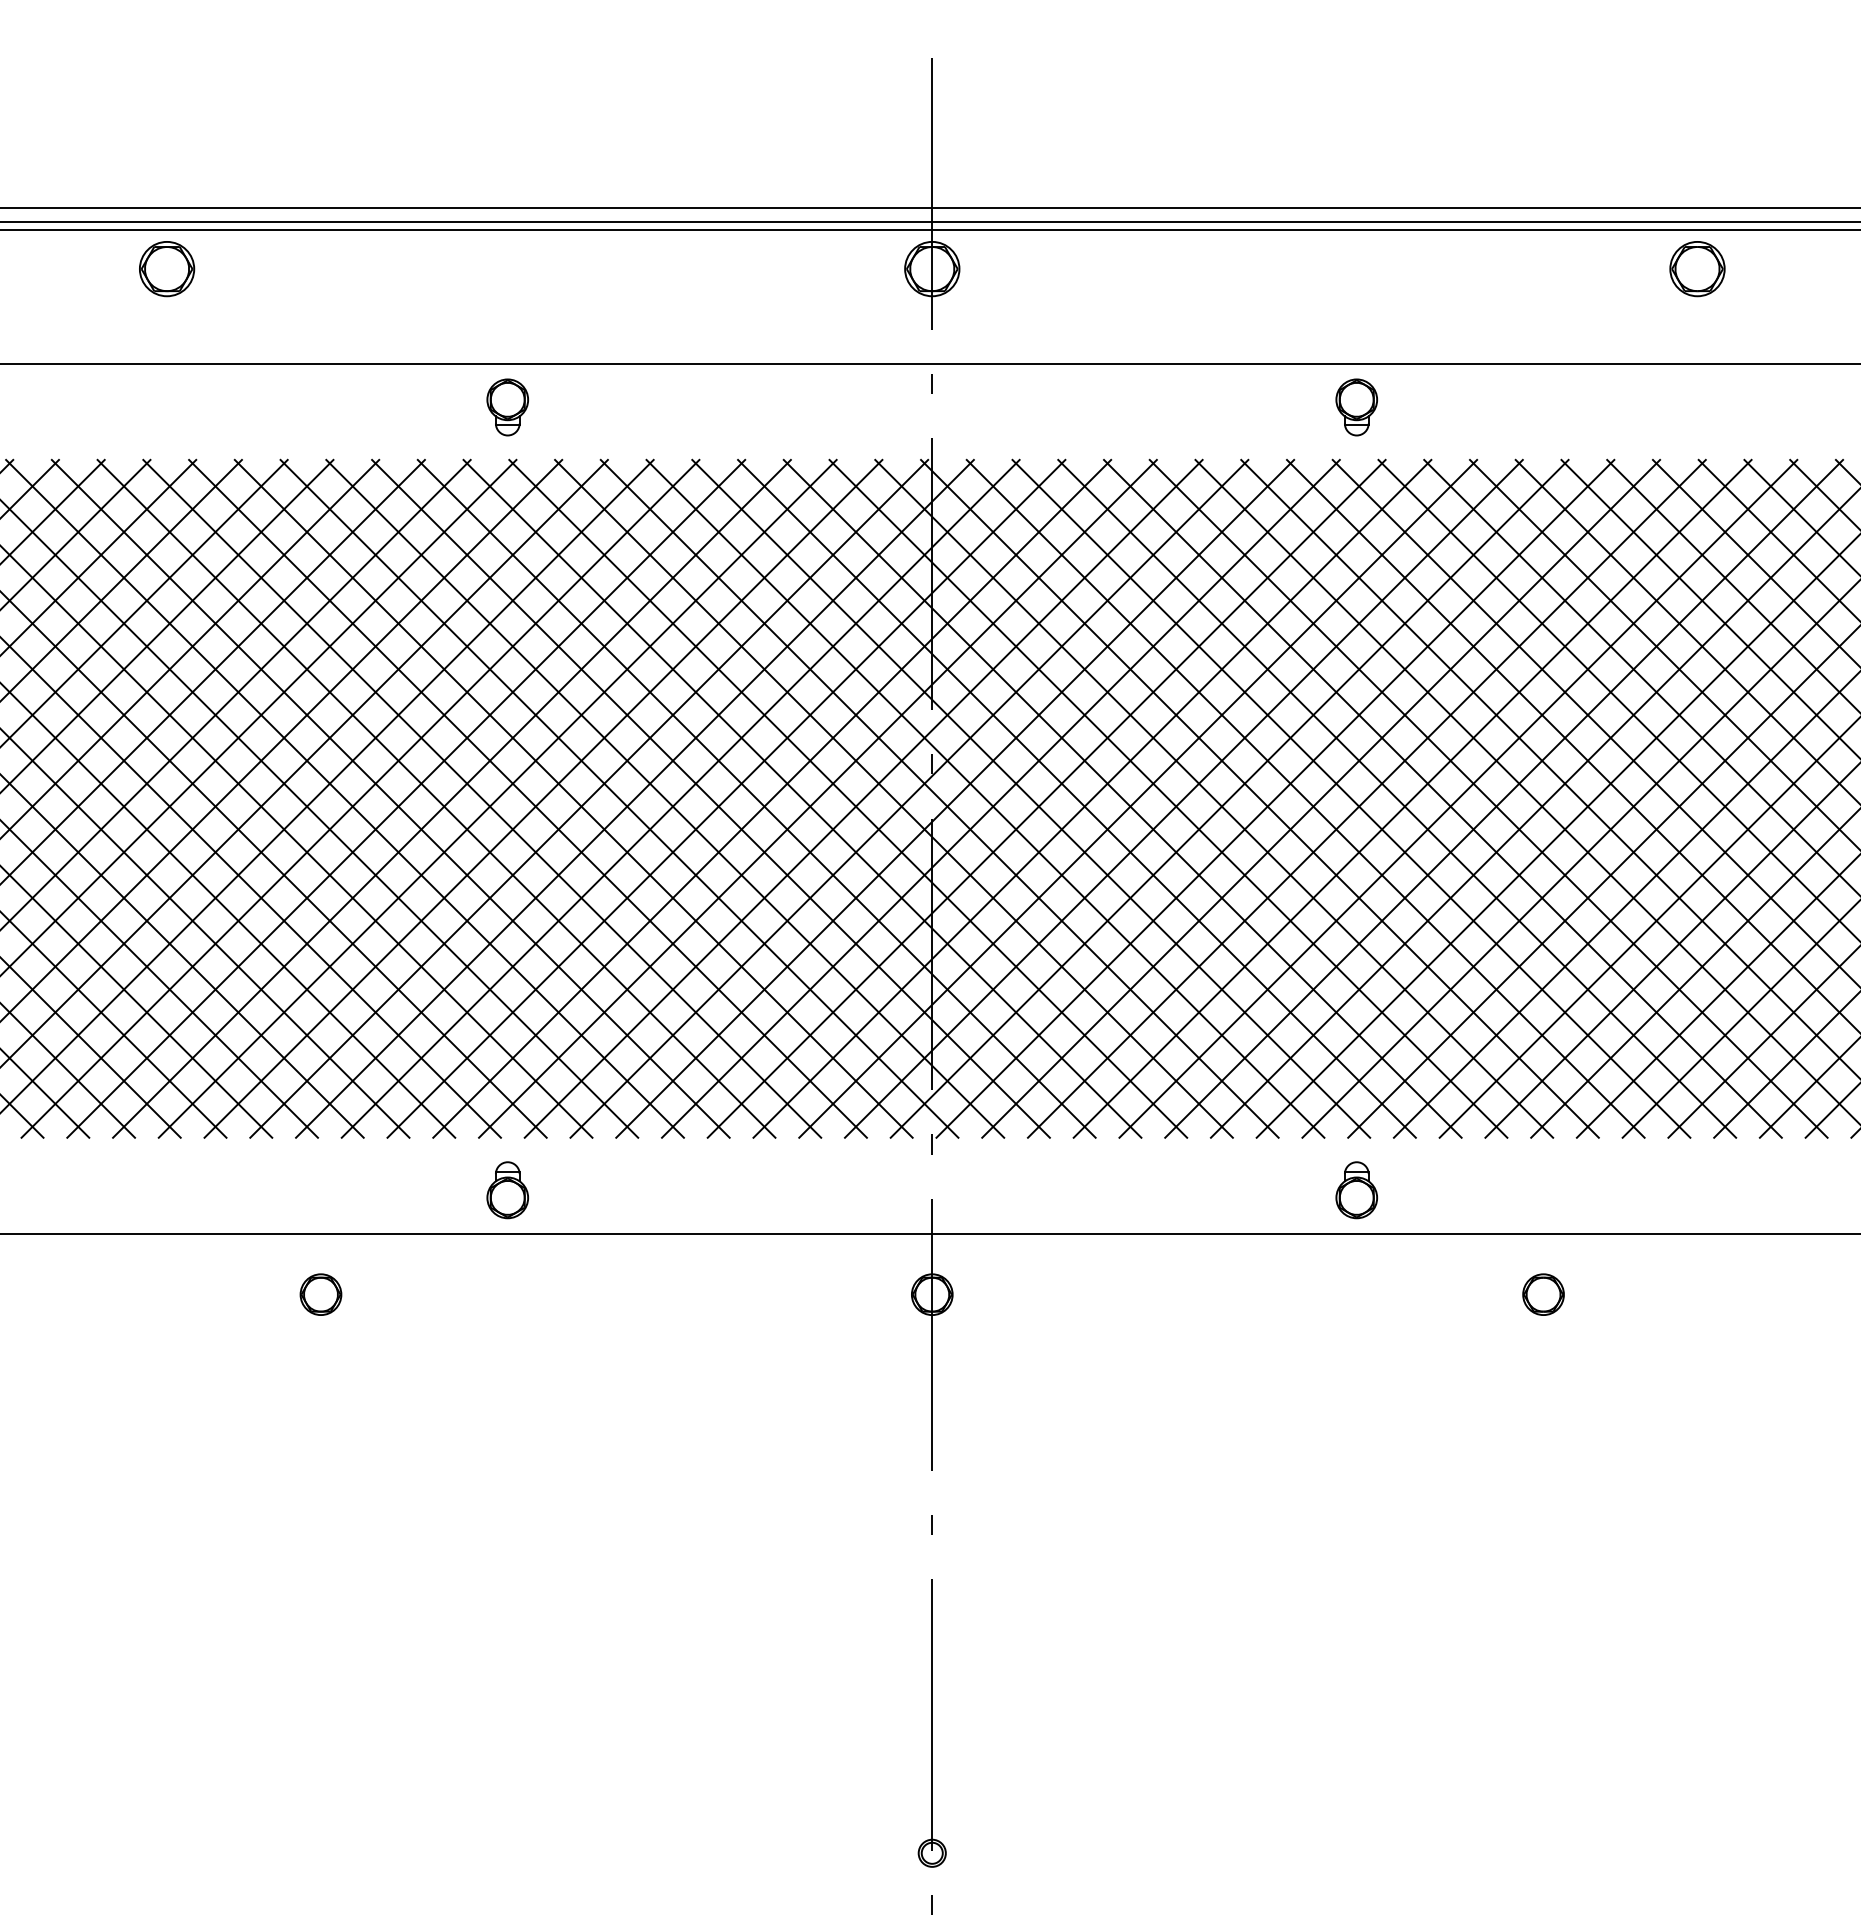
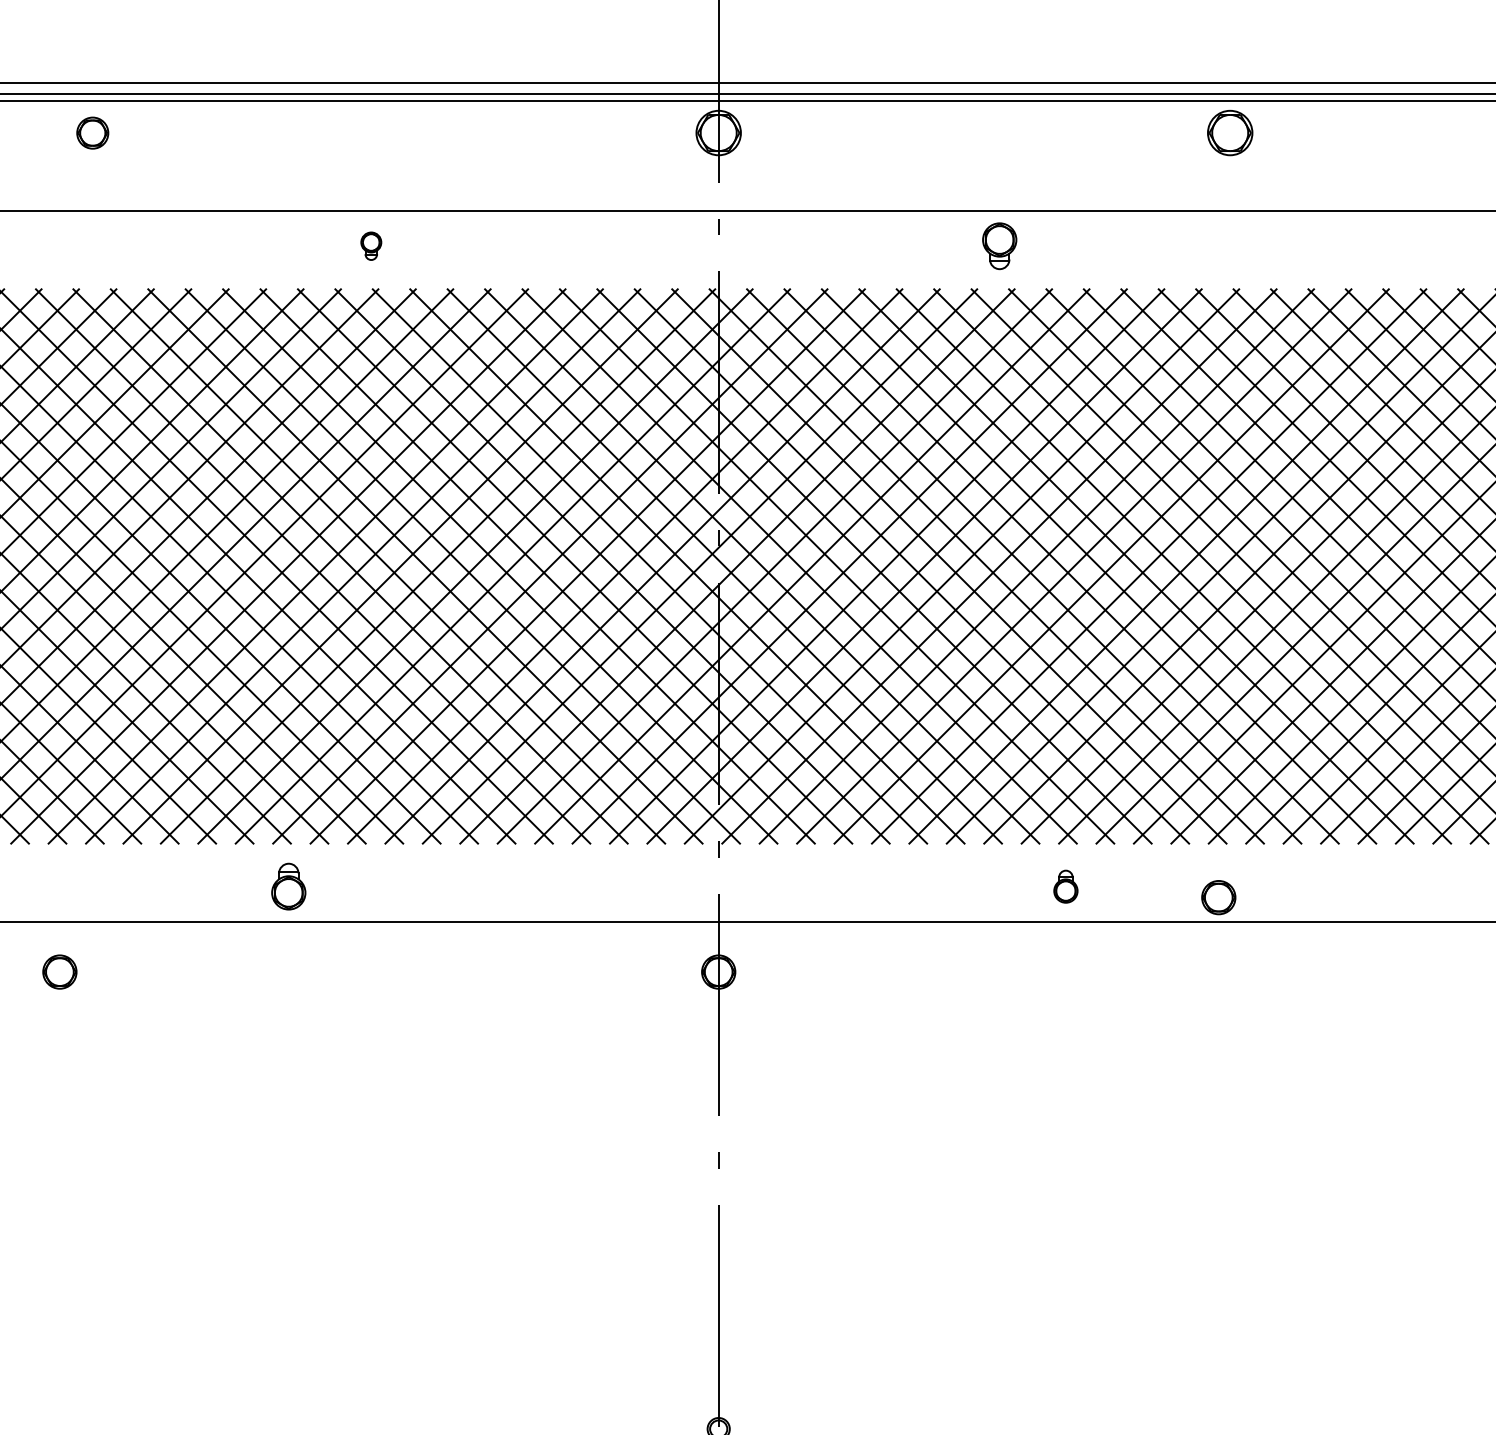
part: (167, 269) -> (93, 133), size x0.7
part: (1697, 269) -> (1230, 133), moved
part: (507, 407) -> (371, 246), size x0.6
part: (1356, 407) -> (999, 246), moved
part: (507, 1190) -> (288, 886), moved
part: (1356, 1190) -> (1065, 886), size x0.7
part: (320, 1294) -> (59, 971), moved
part: (1543, 1294) -> (1218, 897), moved

